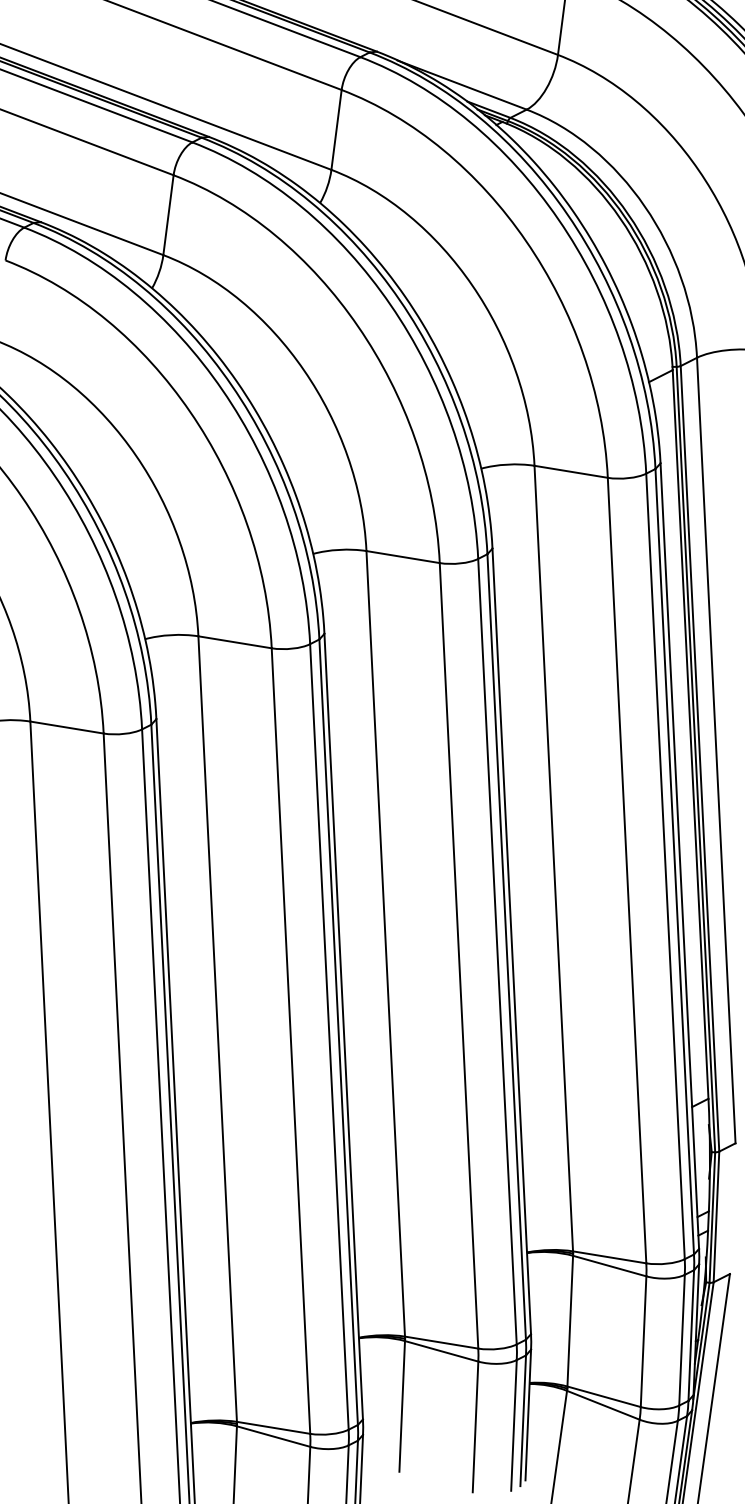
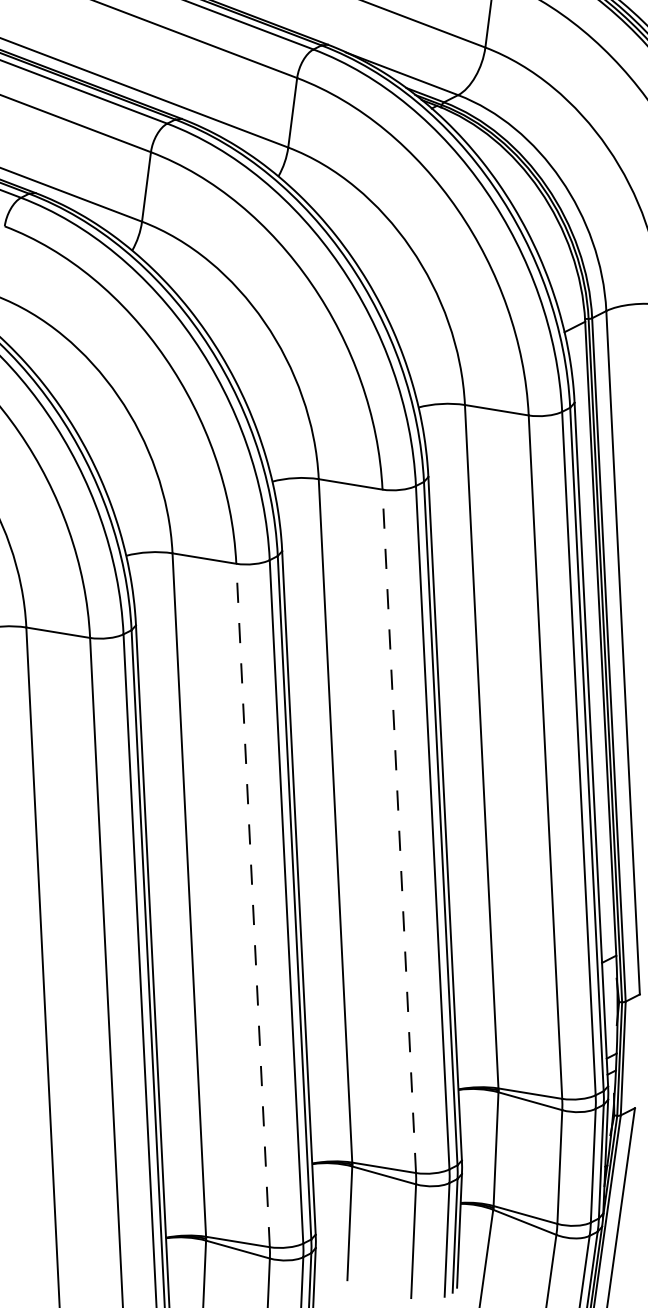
line: (459, 955) -> (399, 831), solid -> dashed
line: (290, 1040) -> (252, 904), solid -> dashed

